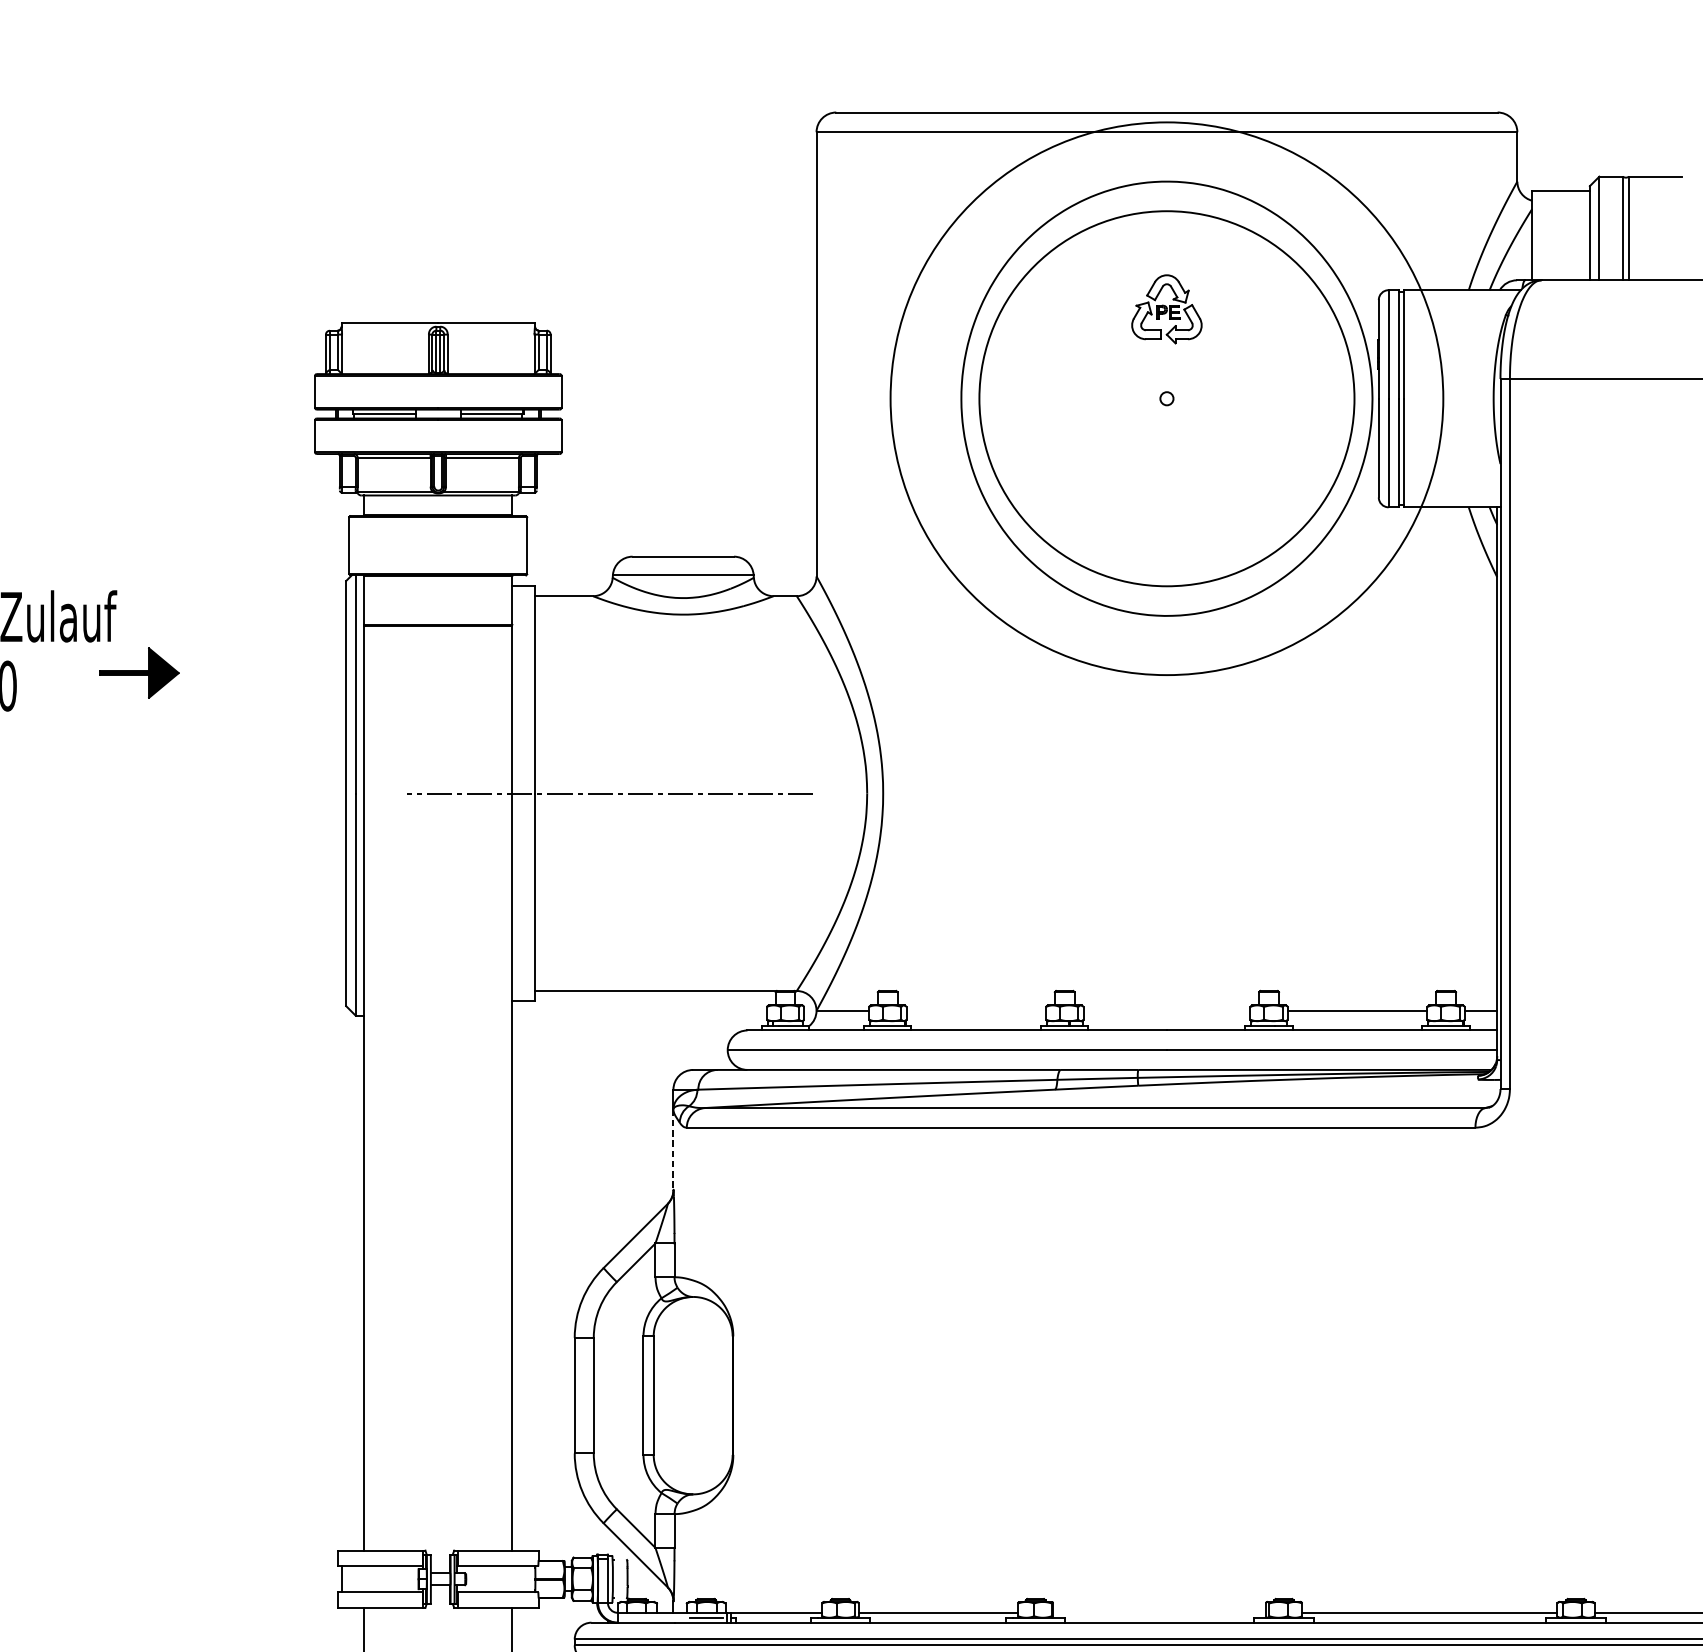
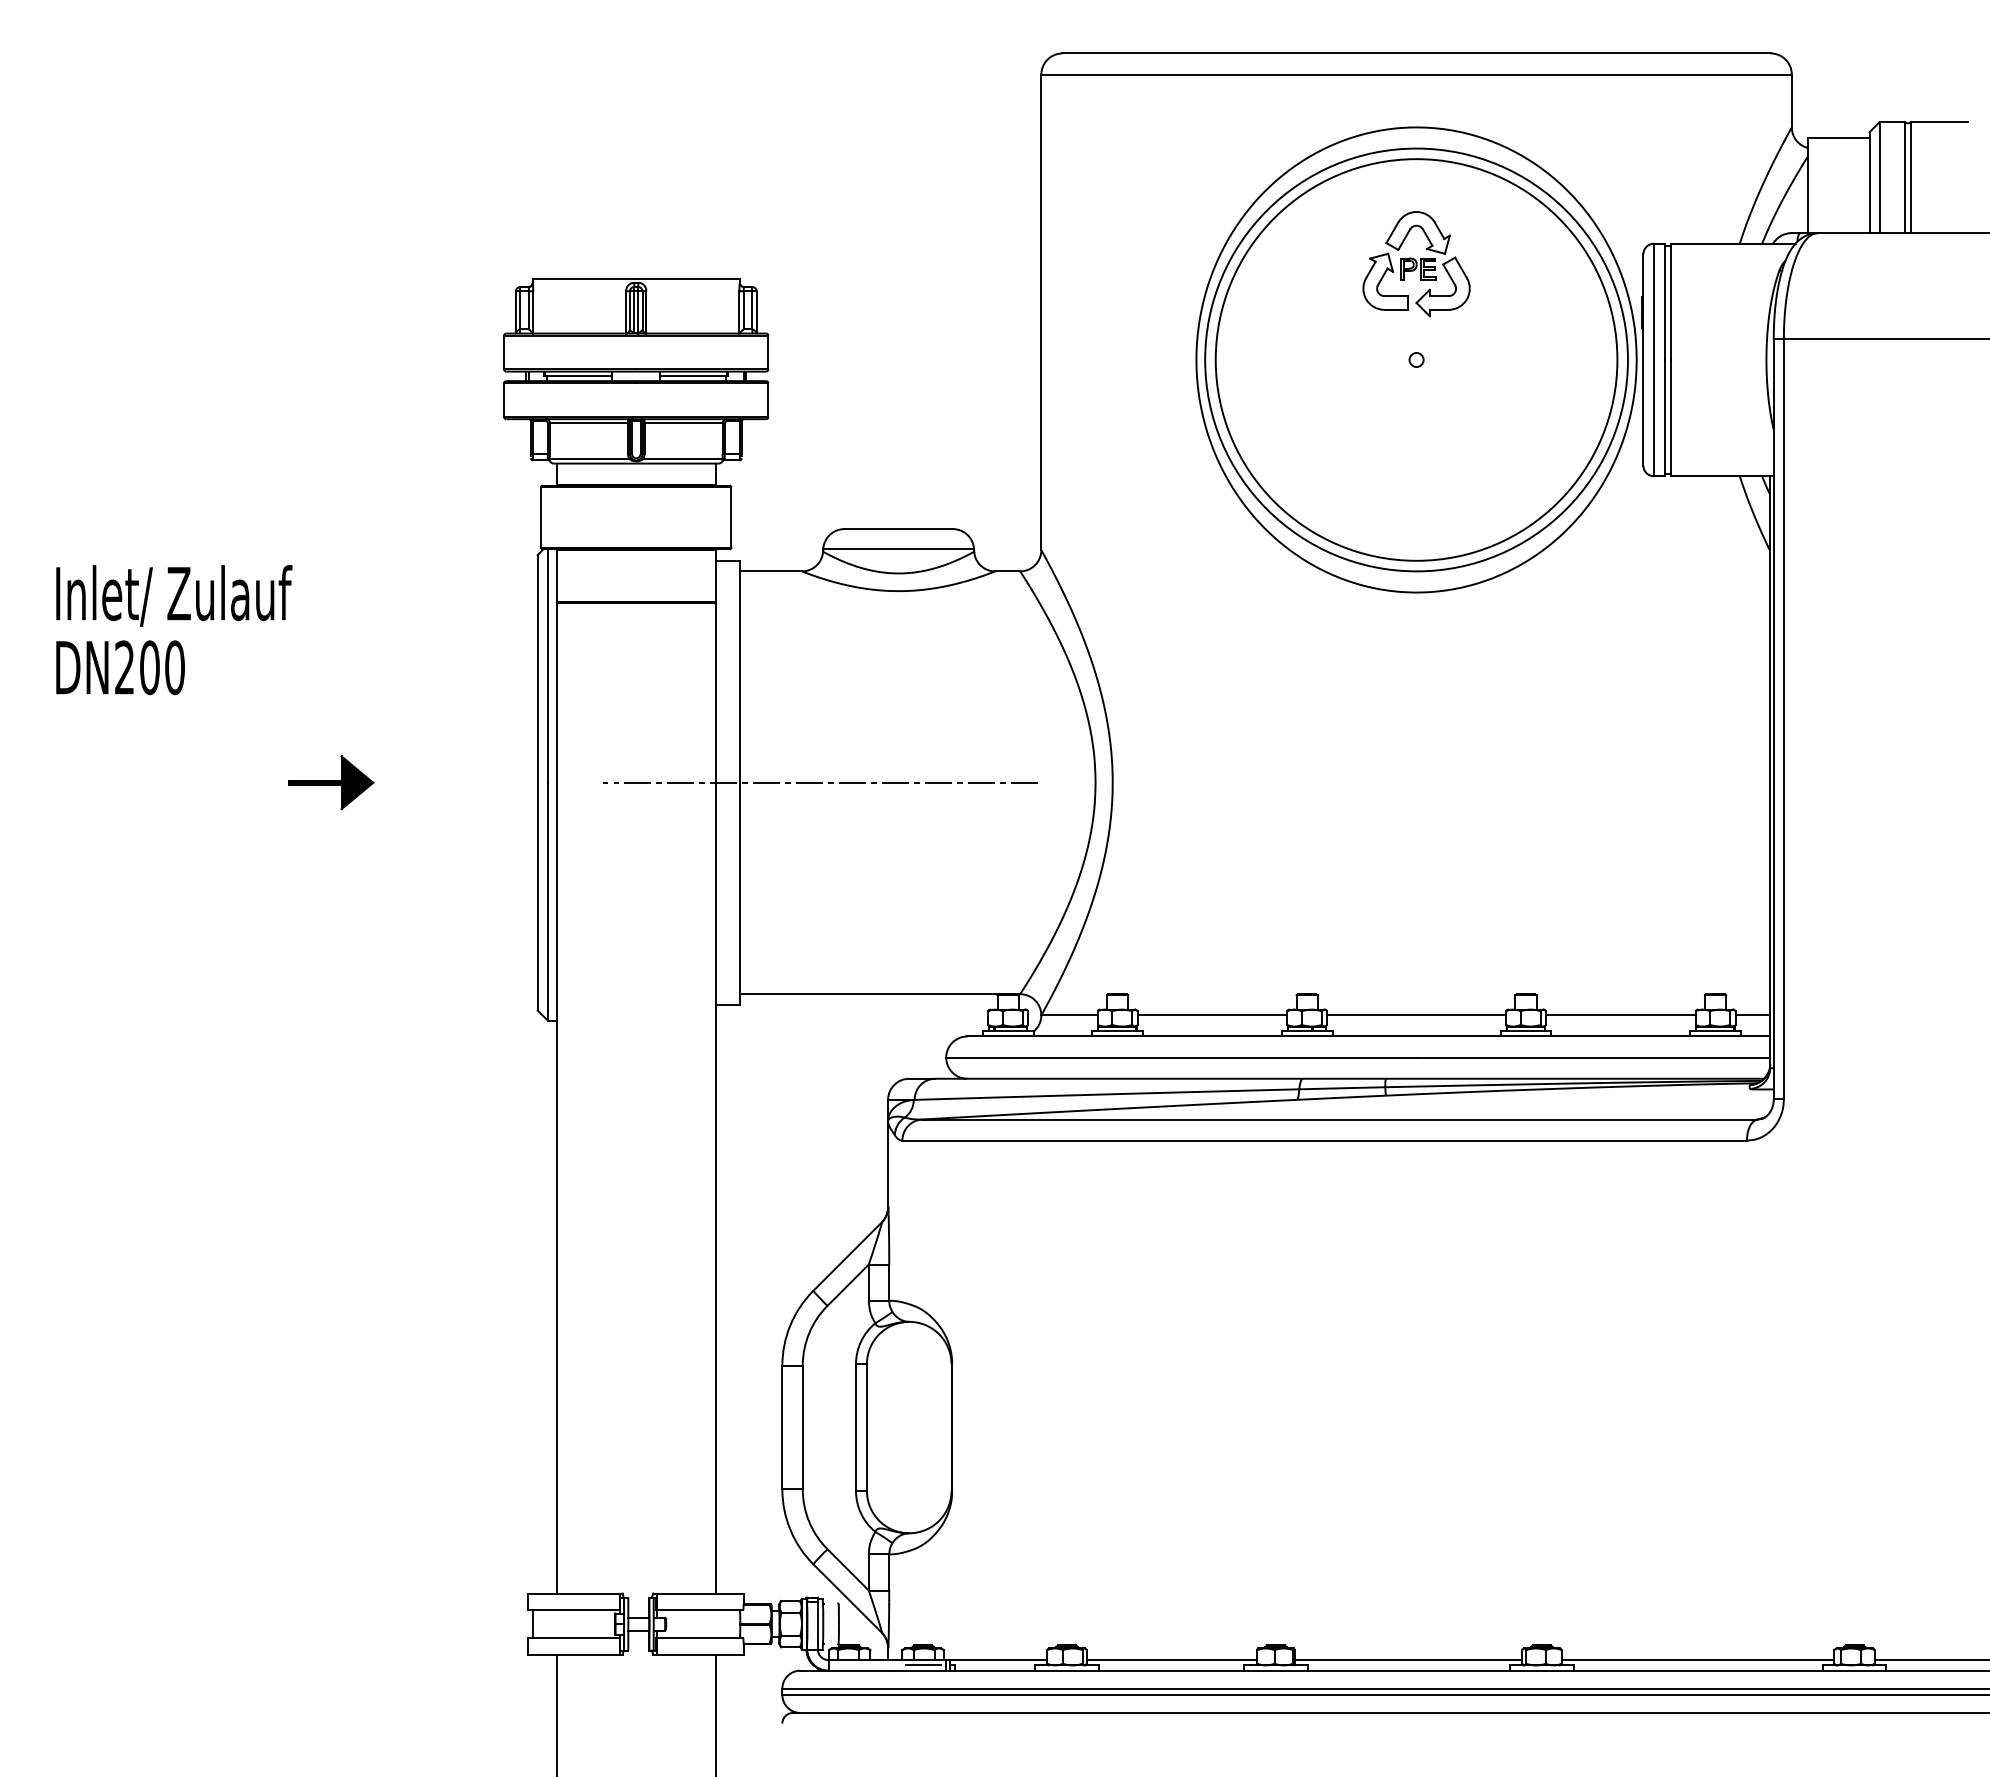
part: (1166, 309) -> (1416, 264), size x1.43
circle: (1166, 398) -> (1416, 359), size x0.71
part: (139, 672) -> (331, 782), moved
line: (976, 1010) -> (1212, 1015), added
line: (1166, 1010) -> (1416, 1015), added
line: (673, 1150) -> (888, 1164), dashed -> solid
line: (1159, 1613) -> (1408, 1660), added

